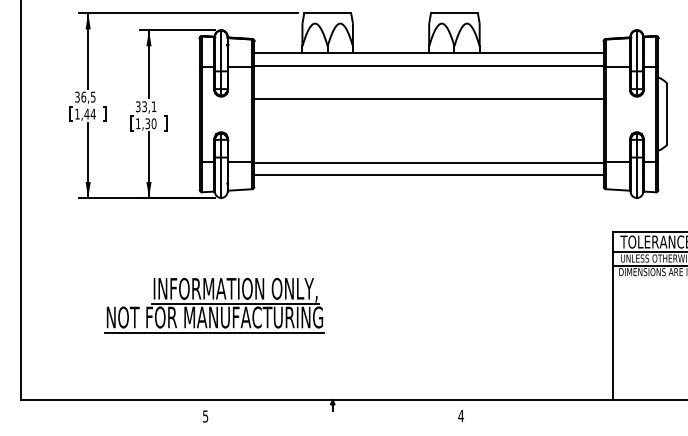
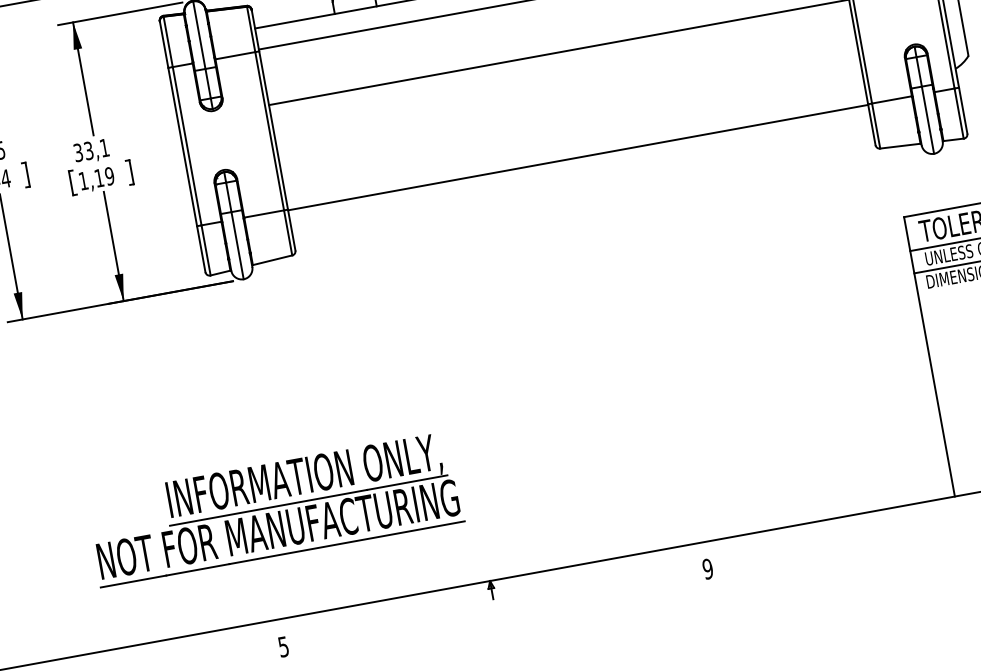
text: (150, 123) -> (103, 176), 1,30 -> 1,19
line: (428, 175) -> (581, 179), removed
part: (214, 305) -> (274, 509), moved
text: (461, 416) -> (708, 569), 4 -> 9

